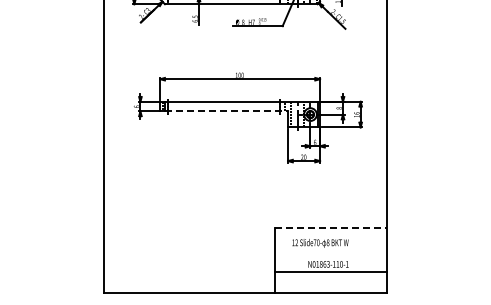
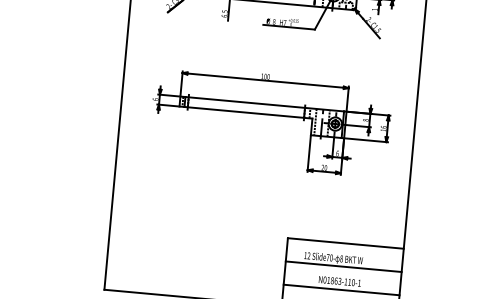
line: (226, 111) -> (248, 112), dashed -> solid
line: (330, 227) -> (345, 243), dashed -> solid
line: (330, 250) -> (343, 267), added

